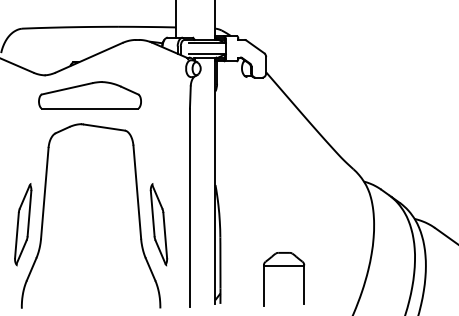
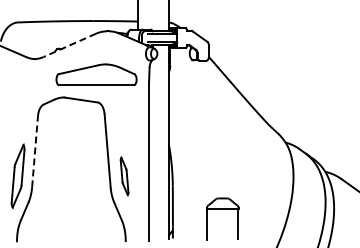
line: (88, 57) -> (69, 45), solid -> dashed
part: (89, 94) -> (96, 74), moved
line: (45, 193) -> (35, 151), solid -> dashed
part: (158, 224) -> (124, 176), size x0.6

